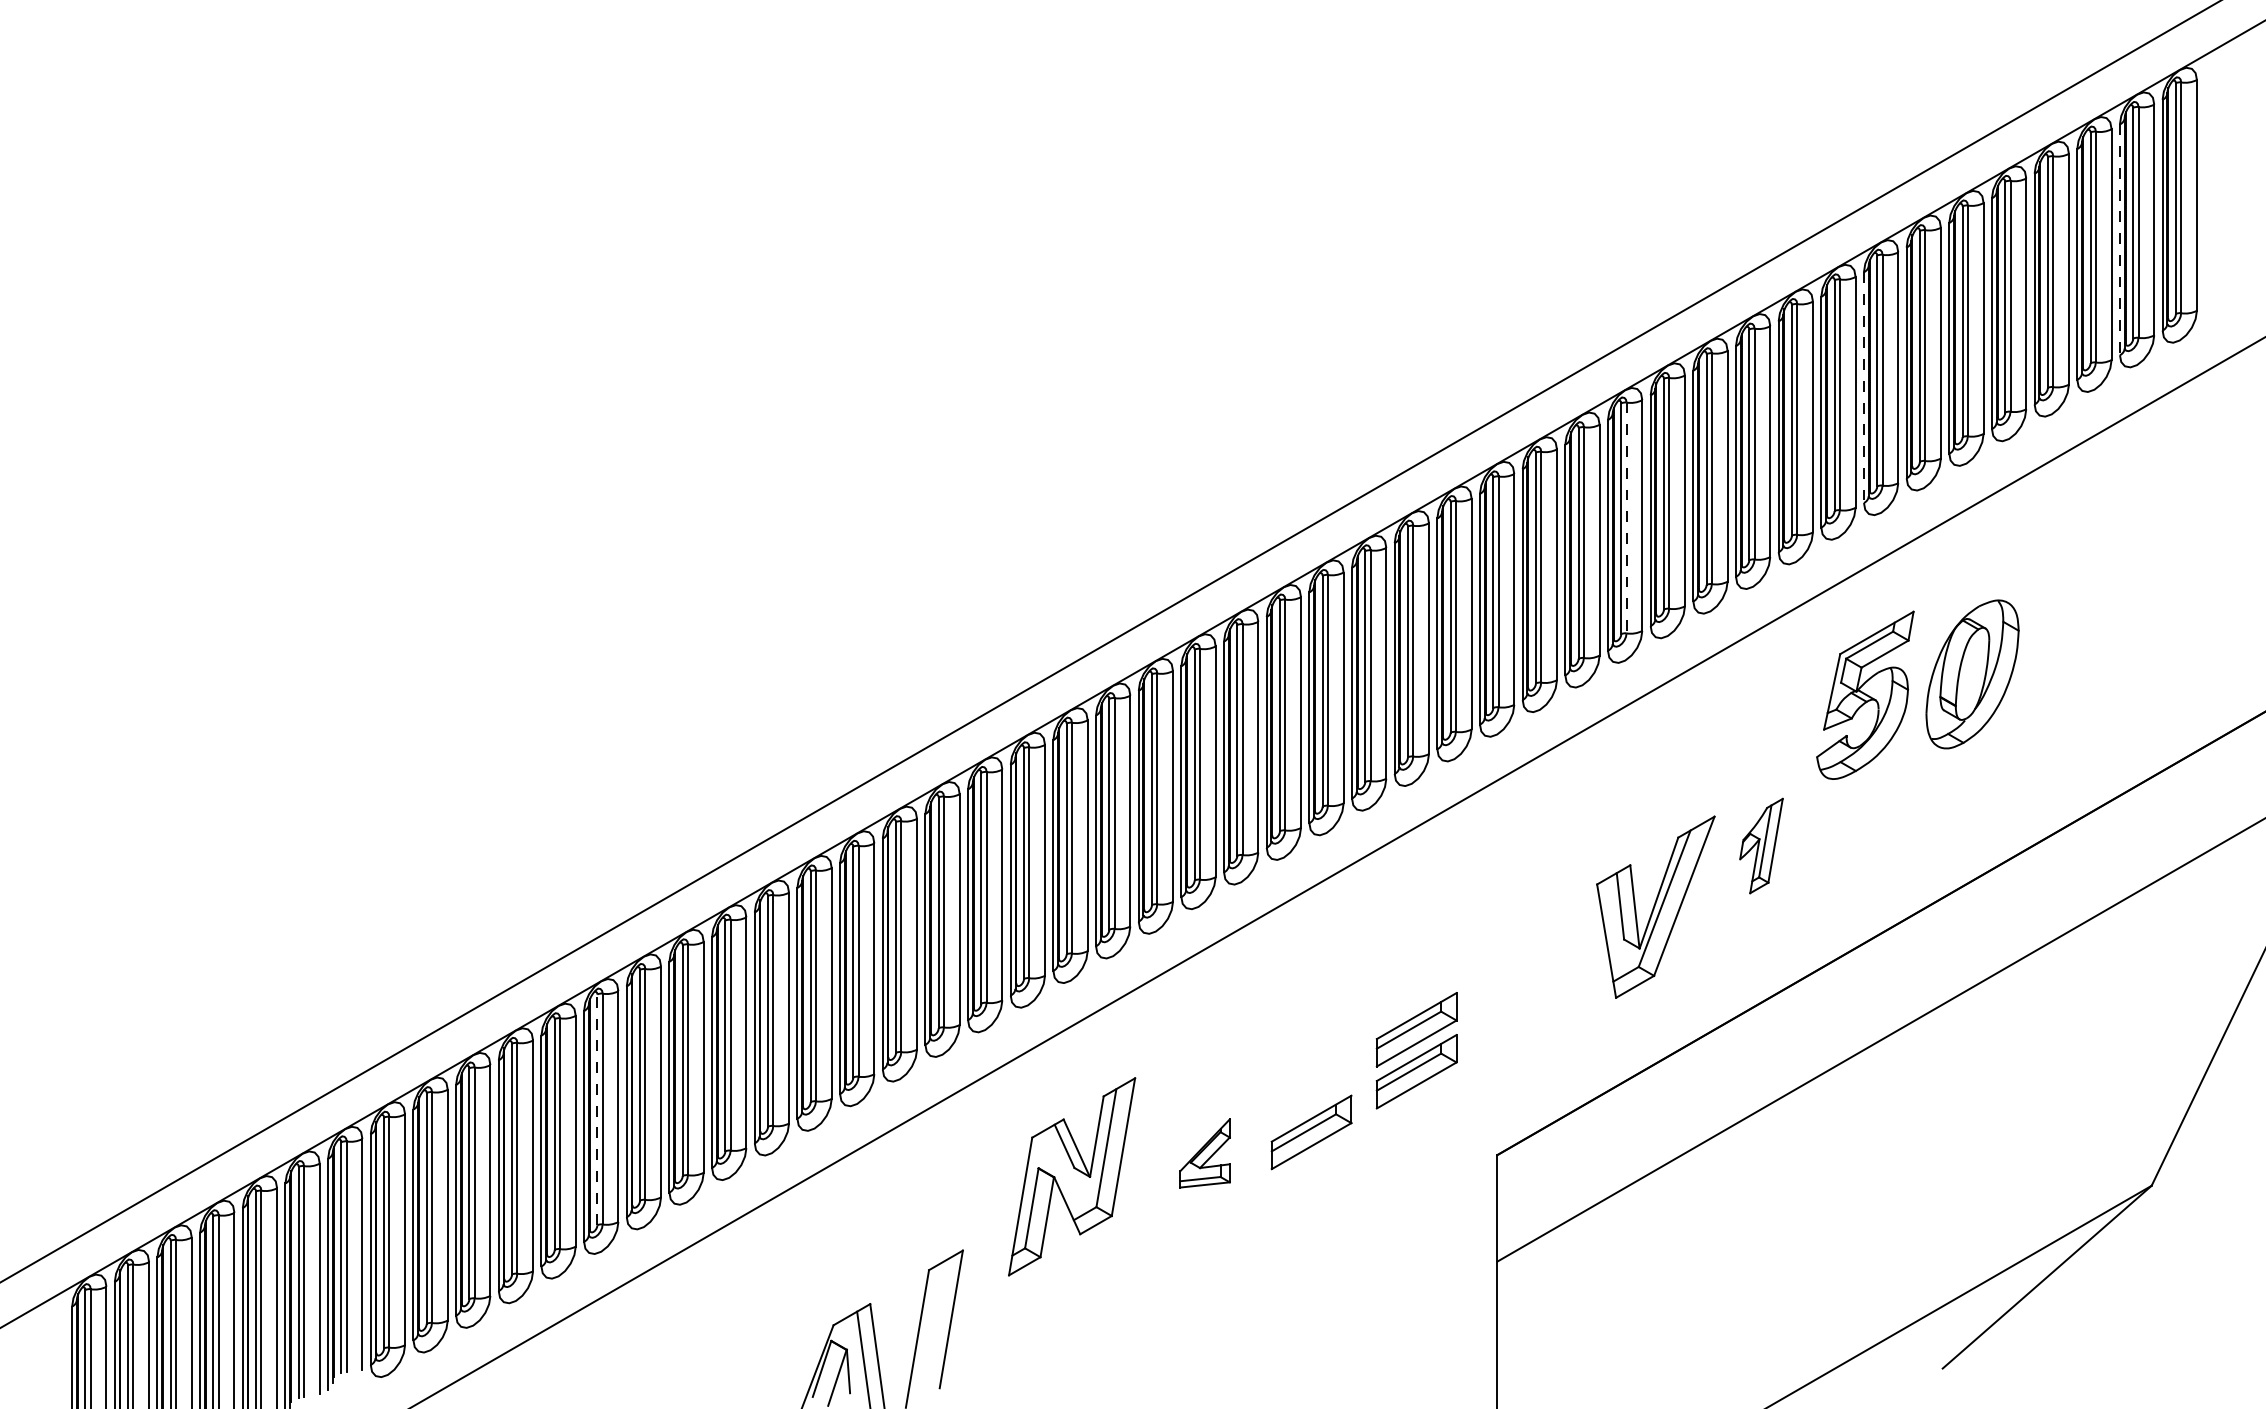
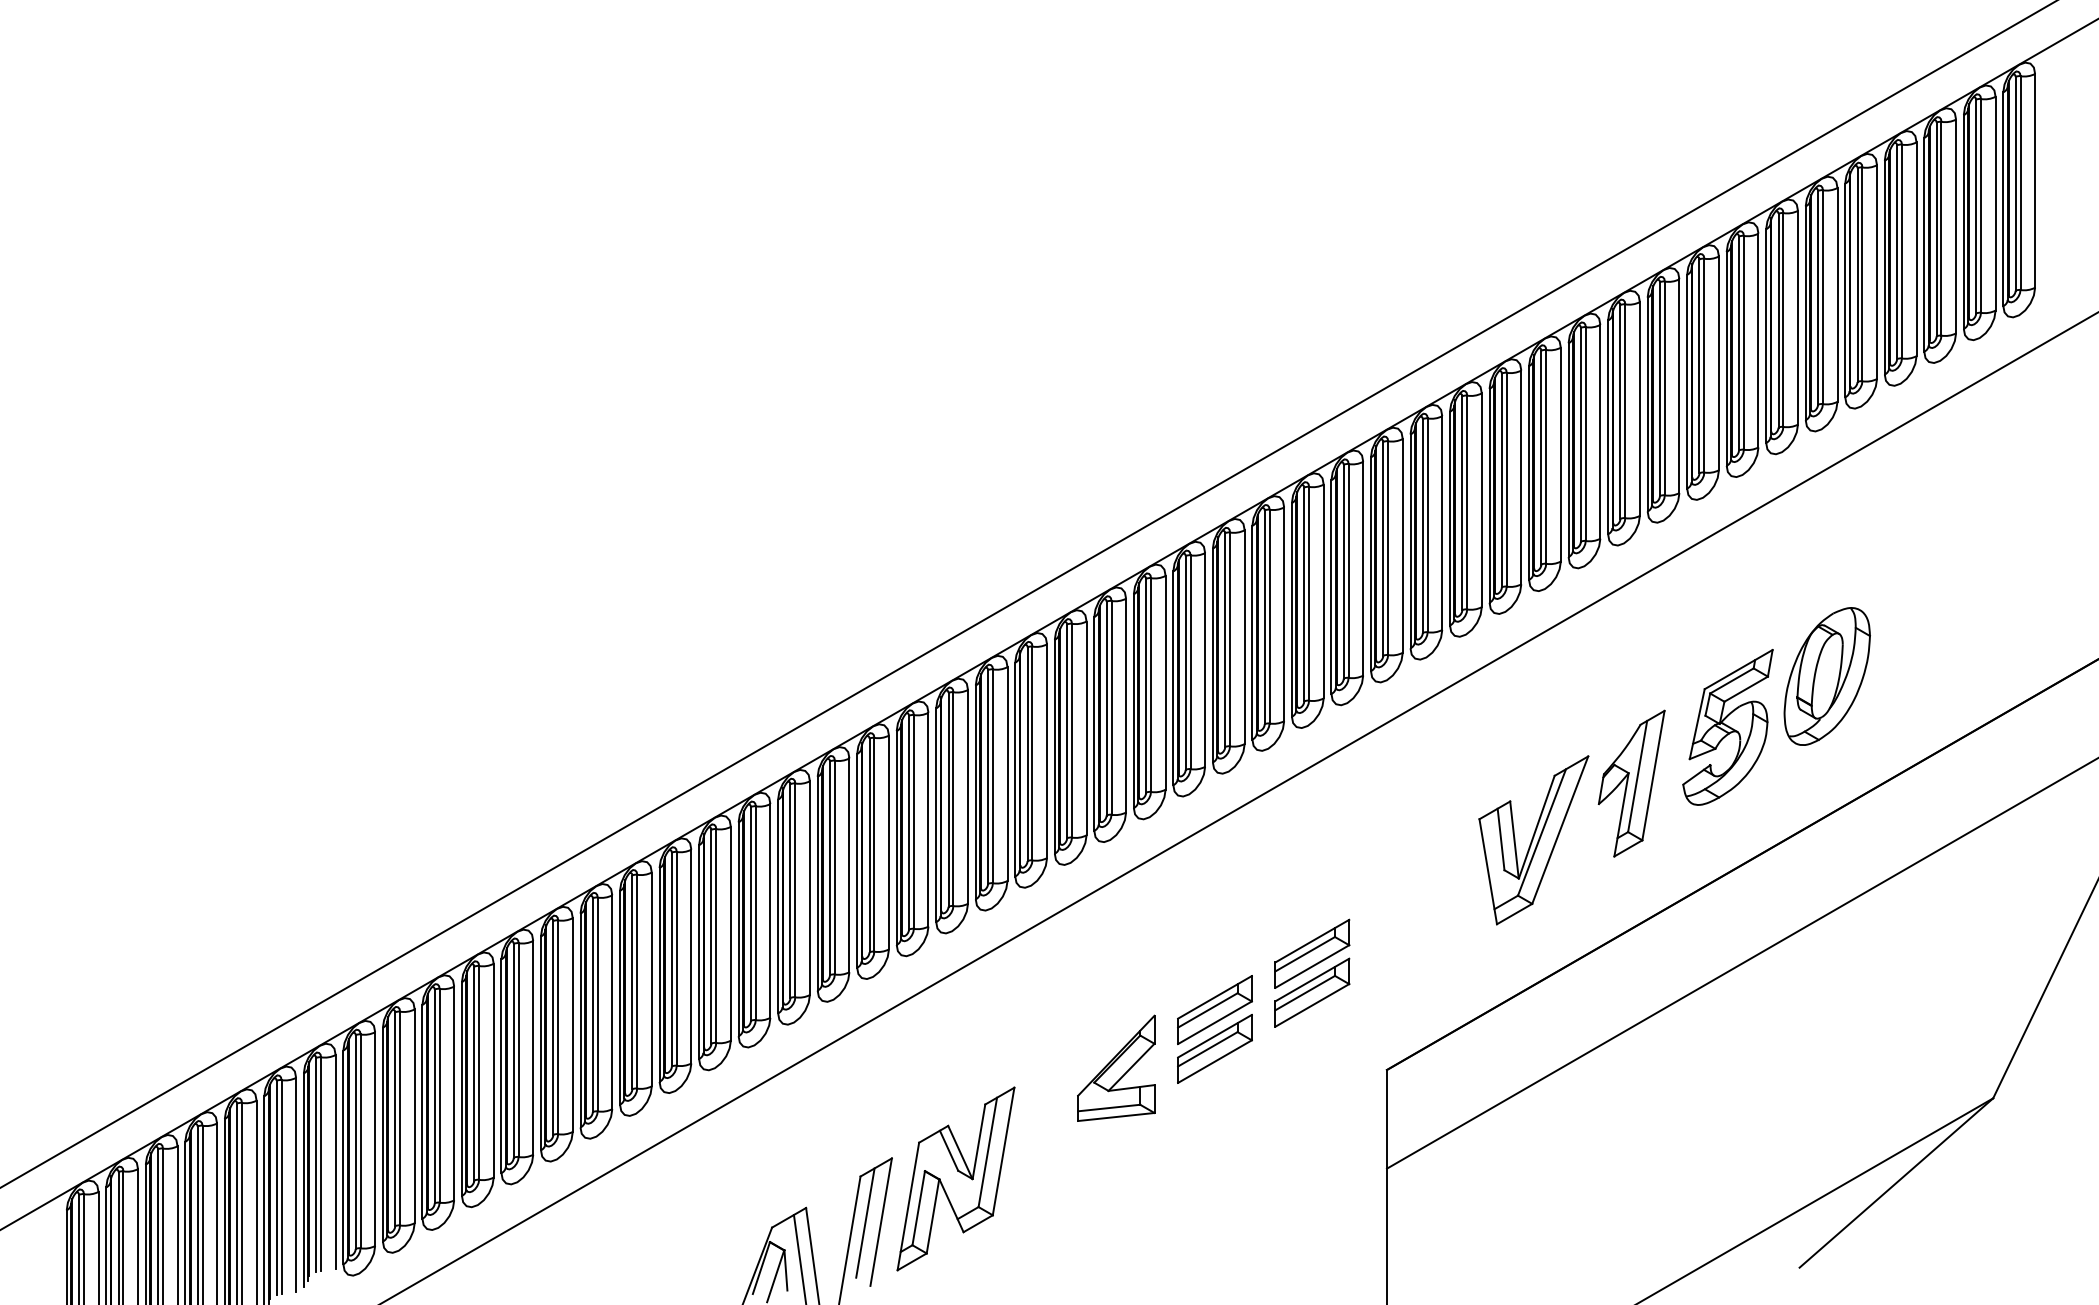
line: (2119, 240) -> (1963, 222), dashed -> solid
line: (1863, 388) -> (1726, 359), dashed -> solid
line: (1626, 518) -> (1506, 480), dashed -> solid
part: (1972, 674) -> (1827, 676), moved
part: (1865, 694) -> (1728, 726), moved
part: (1761, 845) -> (1631, 783), size x1.67
part: (1311, 1090) -> (1214, 1010), added
line: (597, 1109) -> (553, 1027), dashed -> solid
part: (1204, 1153) -> (1115, 1068), size x1.67
part: (1072, 1176) -> (956, 1178), moved
line: (934, 1320) -> (865, 1223), added

